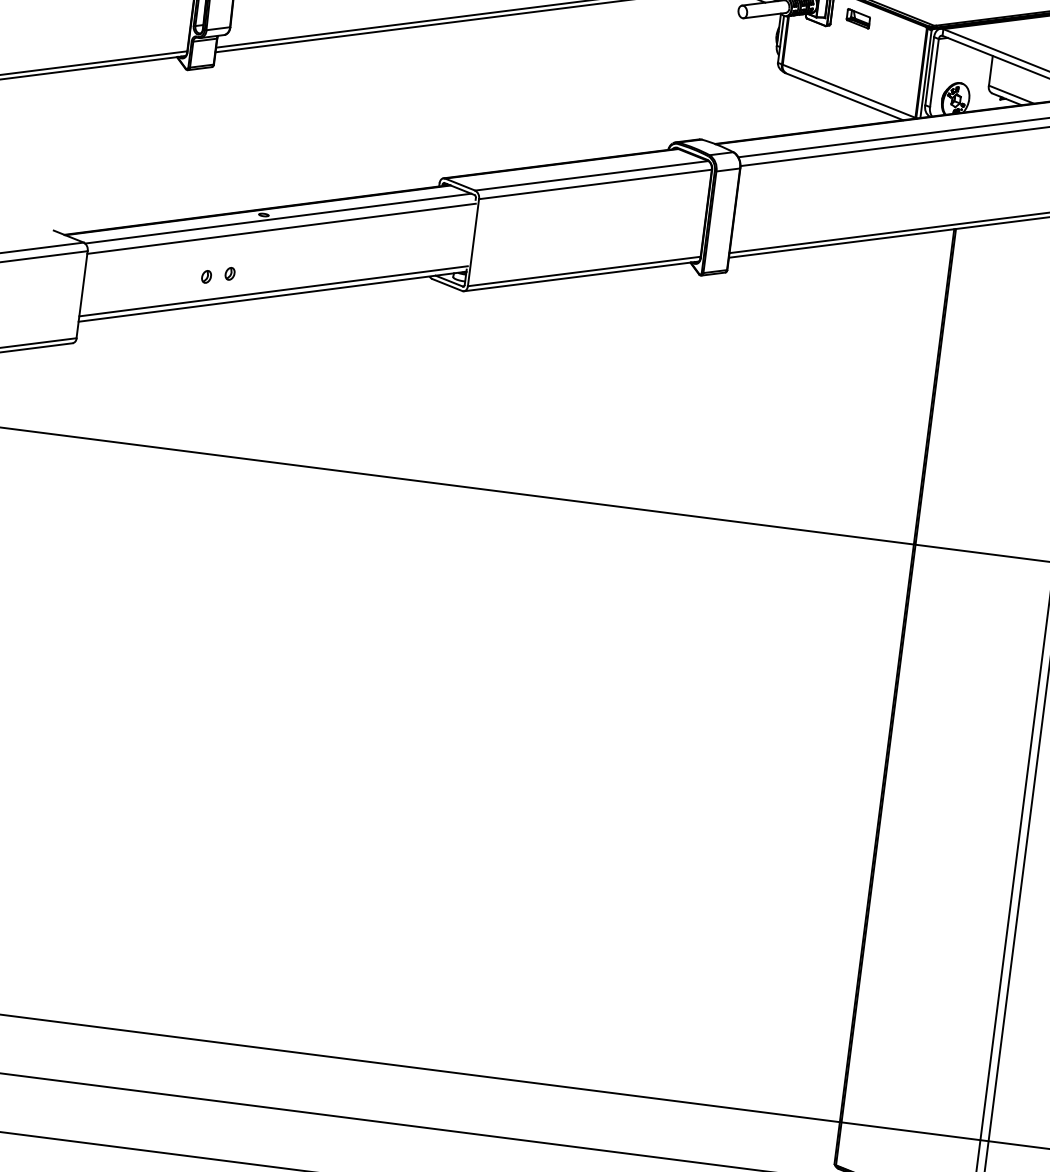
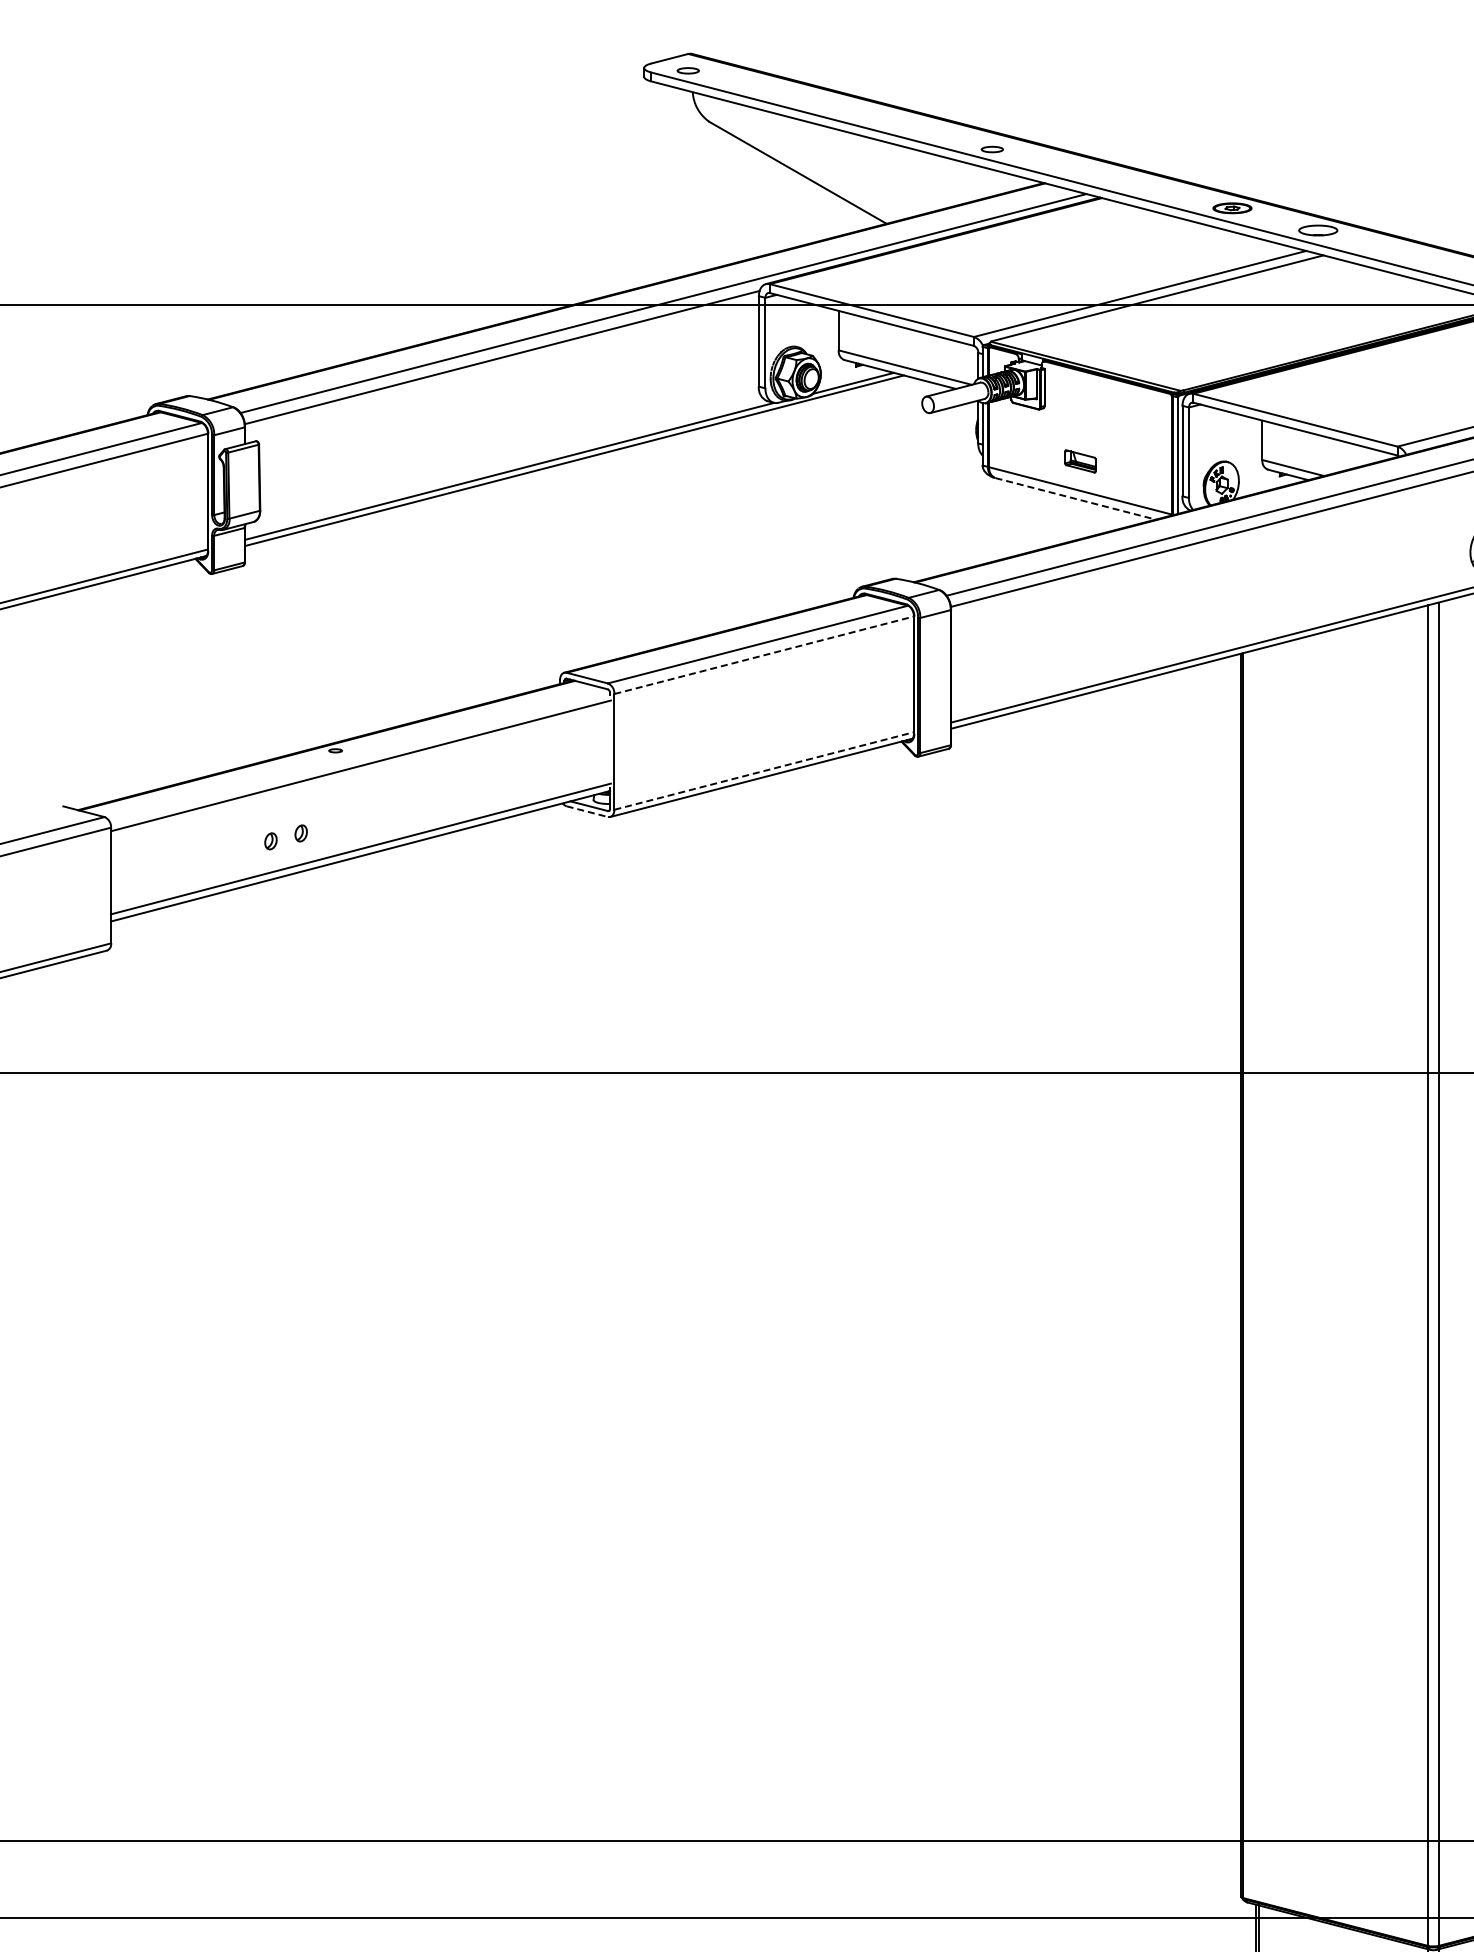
part: (858, 18) -> (1080, 461), moved
line: (844, 96) -> (1075, 498), solid -> dashed
line: (595, 184) -> (764, 655), solid -> dashed
line: (277, 218) -> (354, 753), removed
line: (584, 271) -> (764, 771), solid -> dashed
line: (447, 284) -> (587, 811), solid -> dashed

